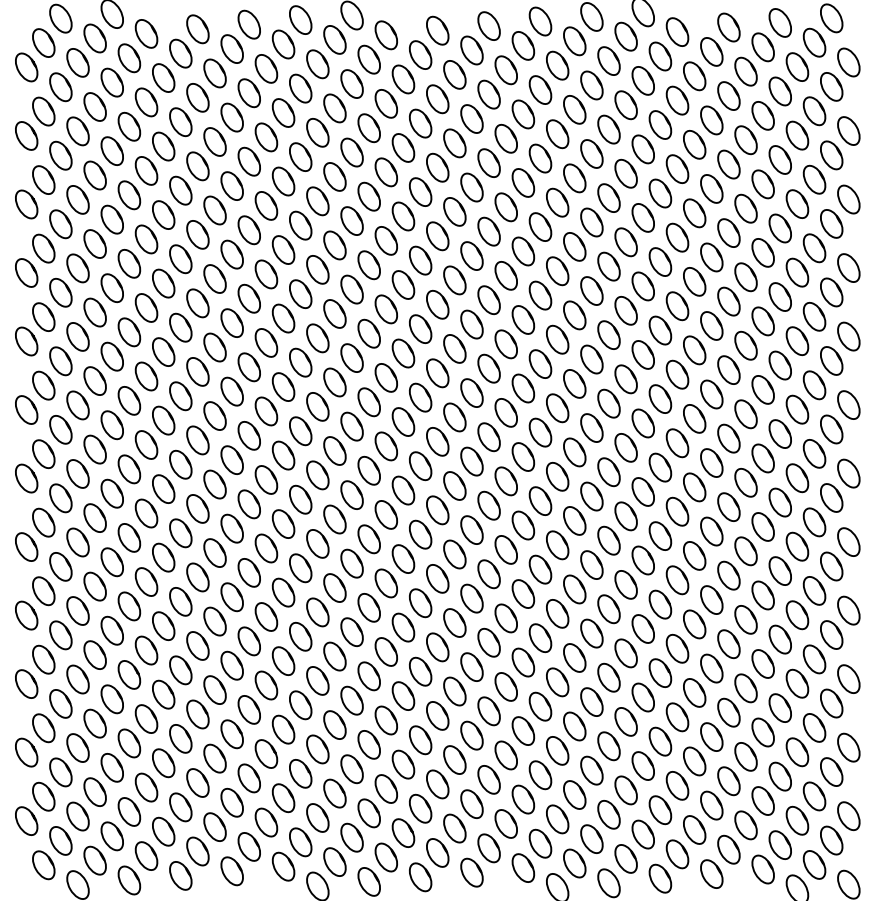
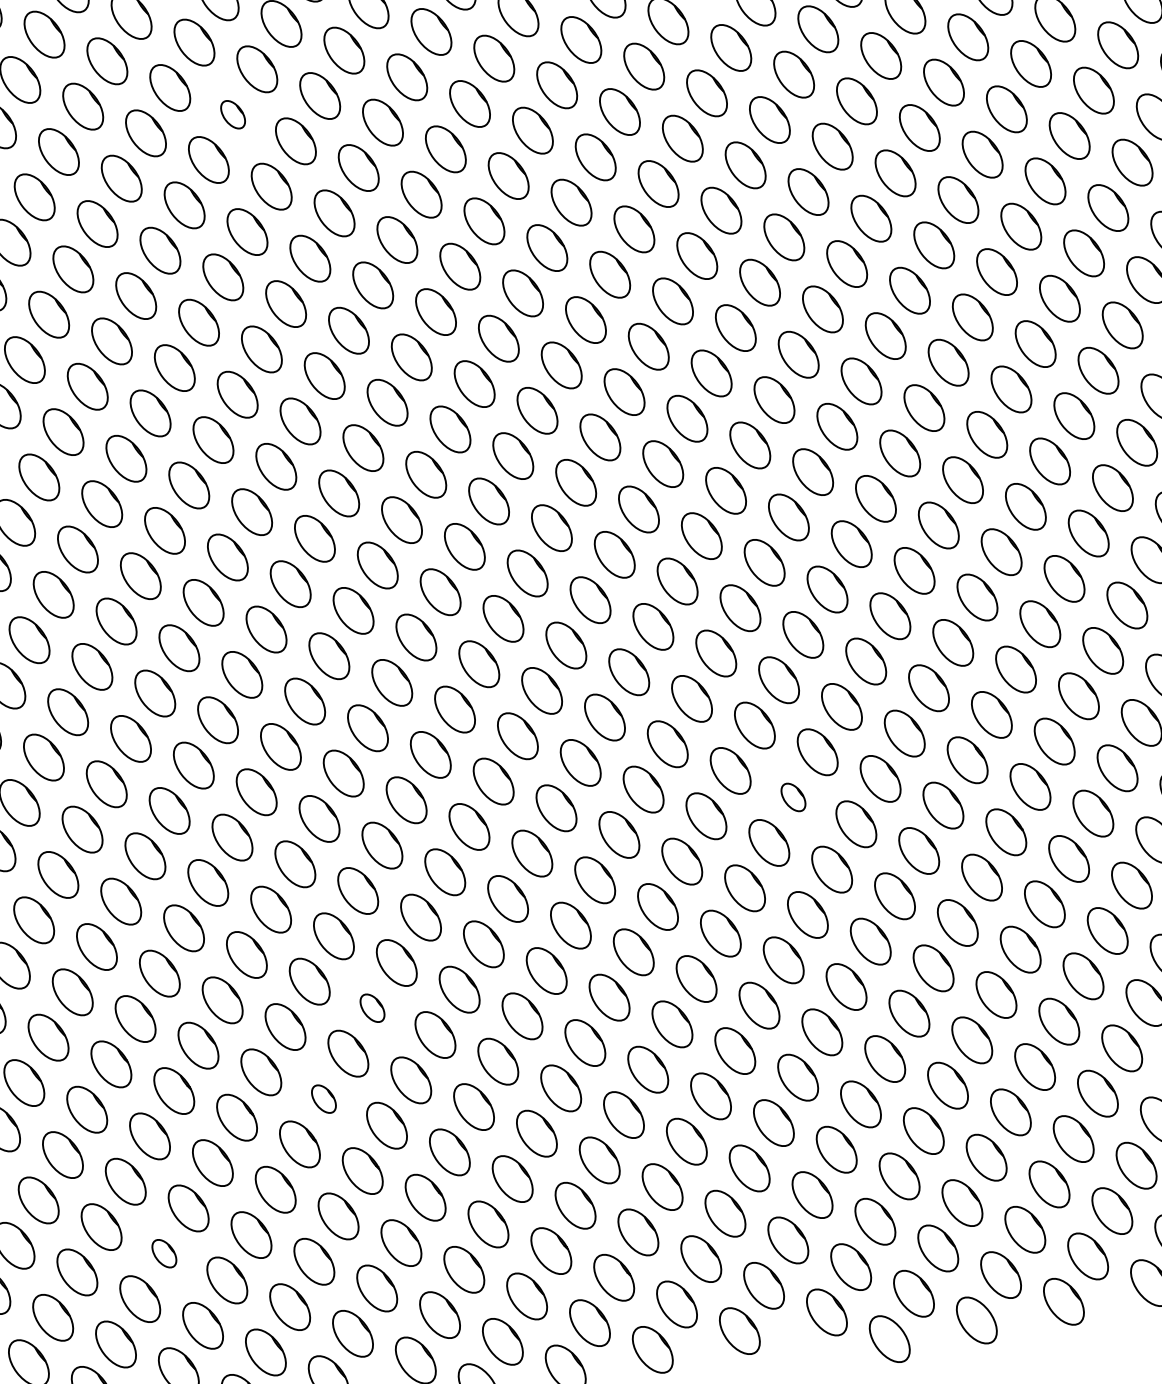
part: (266, 137) -> (233, 114), size x0.6
part: (540, 569) -> (793, 797), size x0.6
part: (283, 660) -> (372, 1007), size x0.6
part: (248, 709) -> (322, 1098), size x0.6
part: (146, 787) -> (164, 1253), size x0.6

